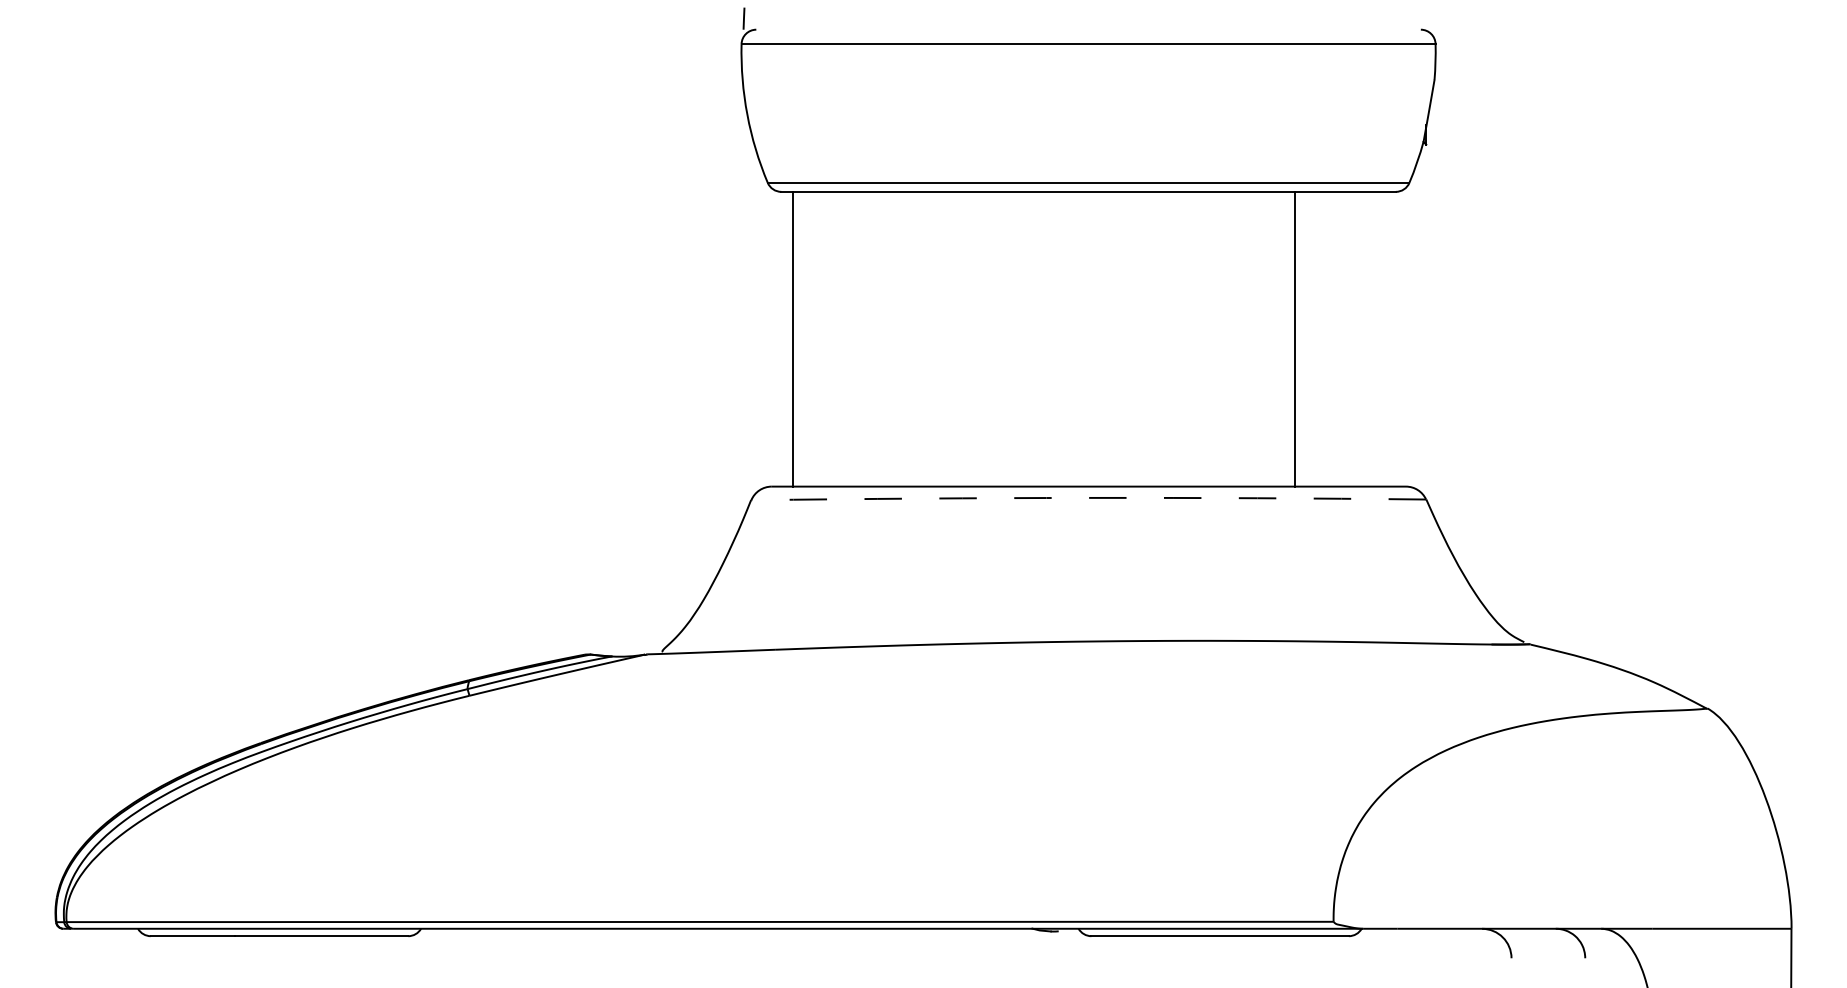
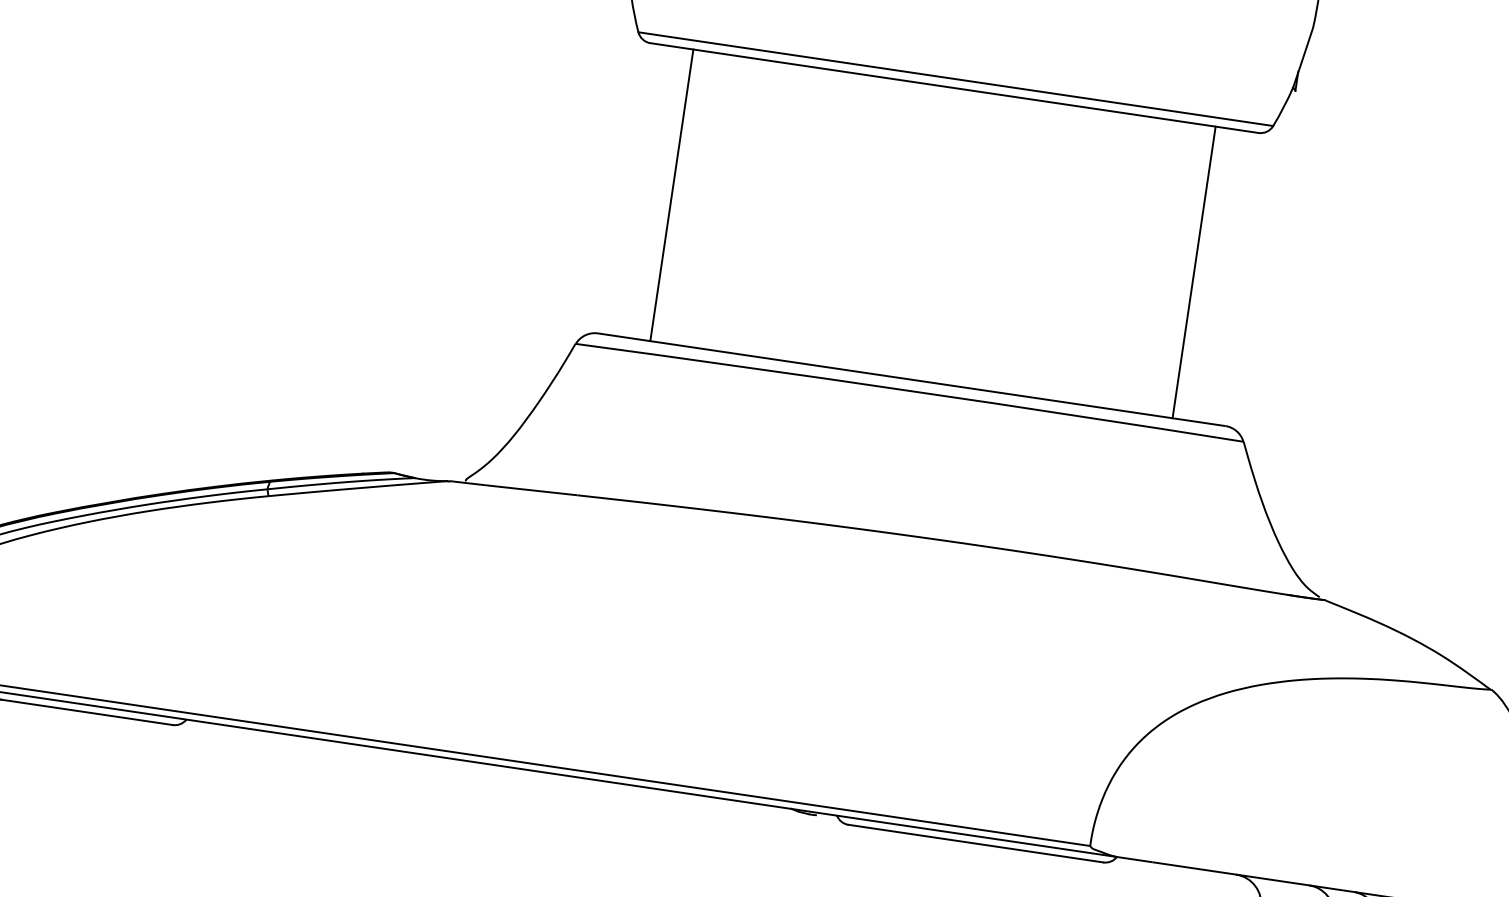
line: (792, 338) -> (671, 194), moved
line: (1294, 338) -> (1194, 271), moved
arc: (1088, 497) -> (909, 390), dashed -> solid

